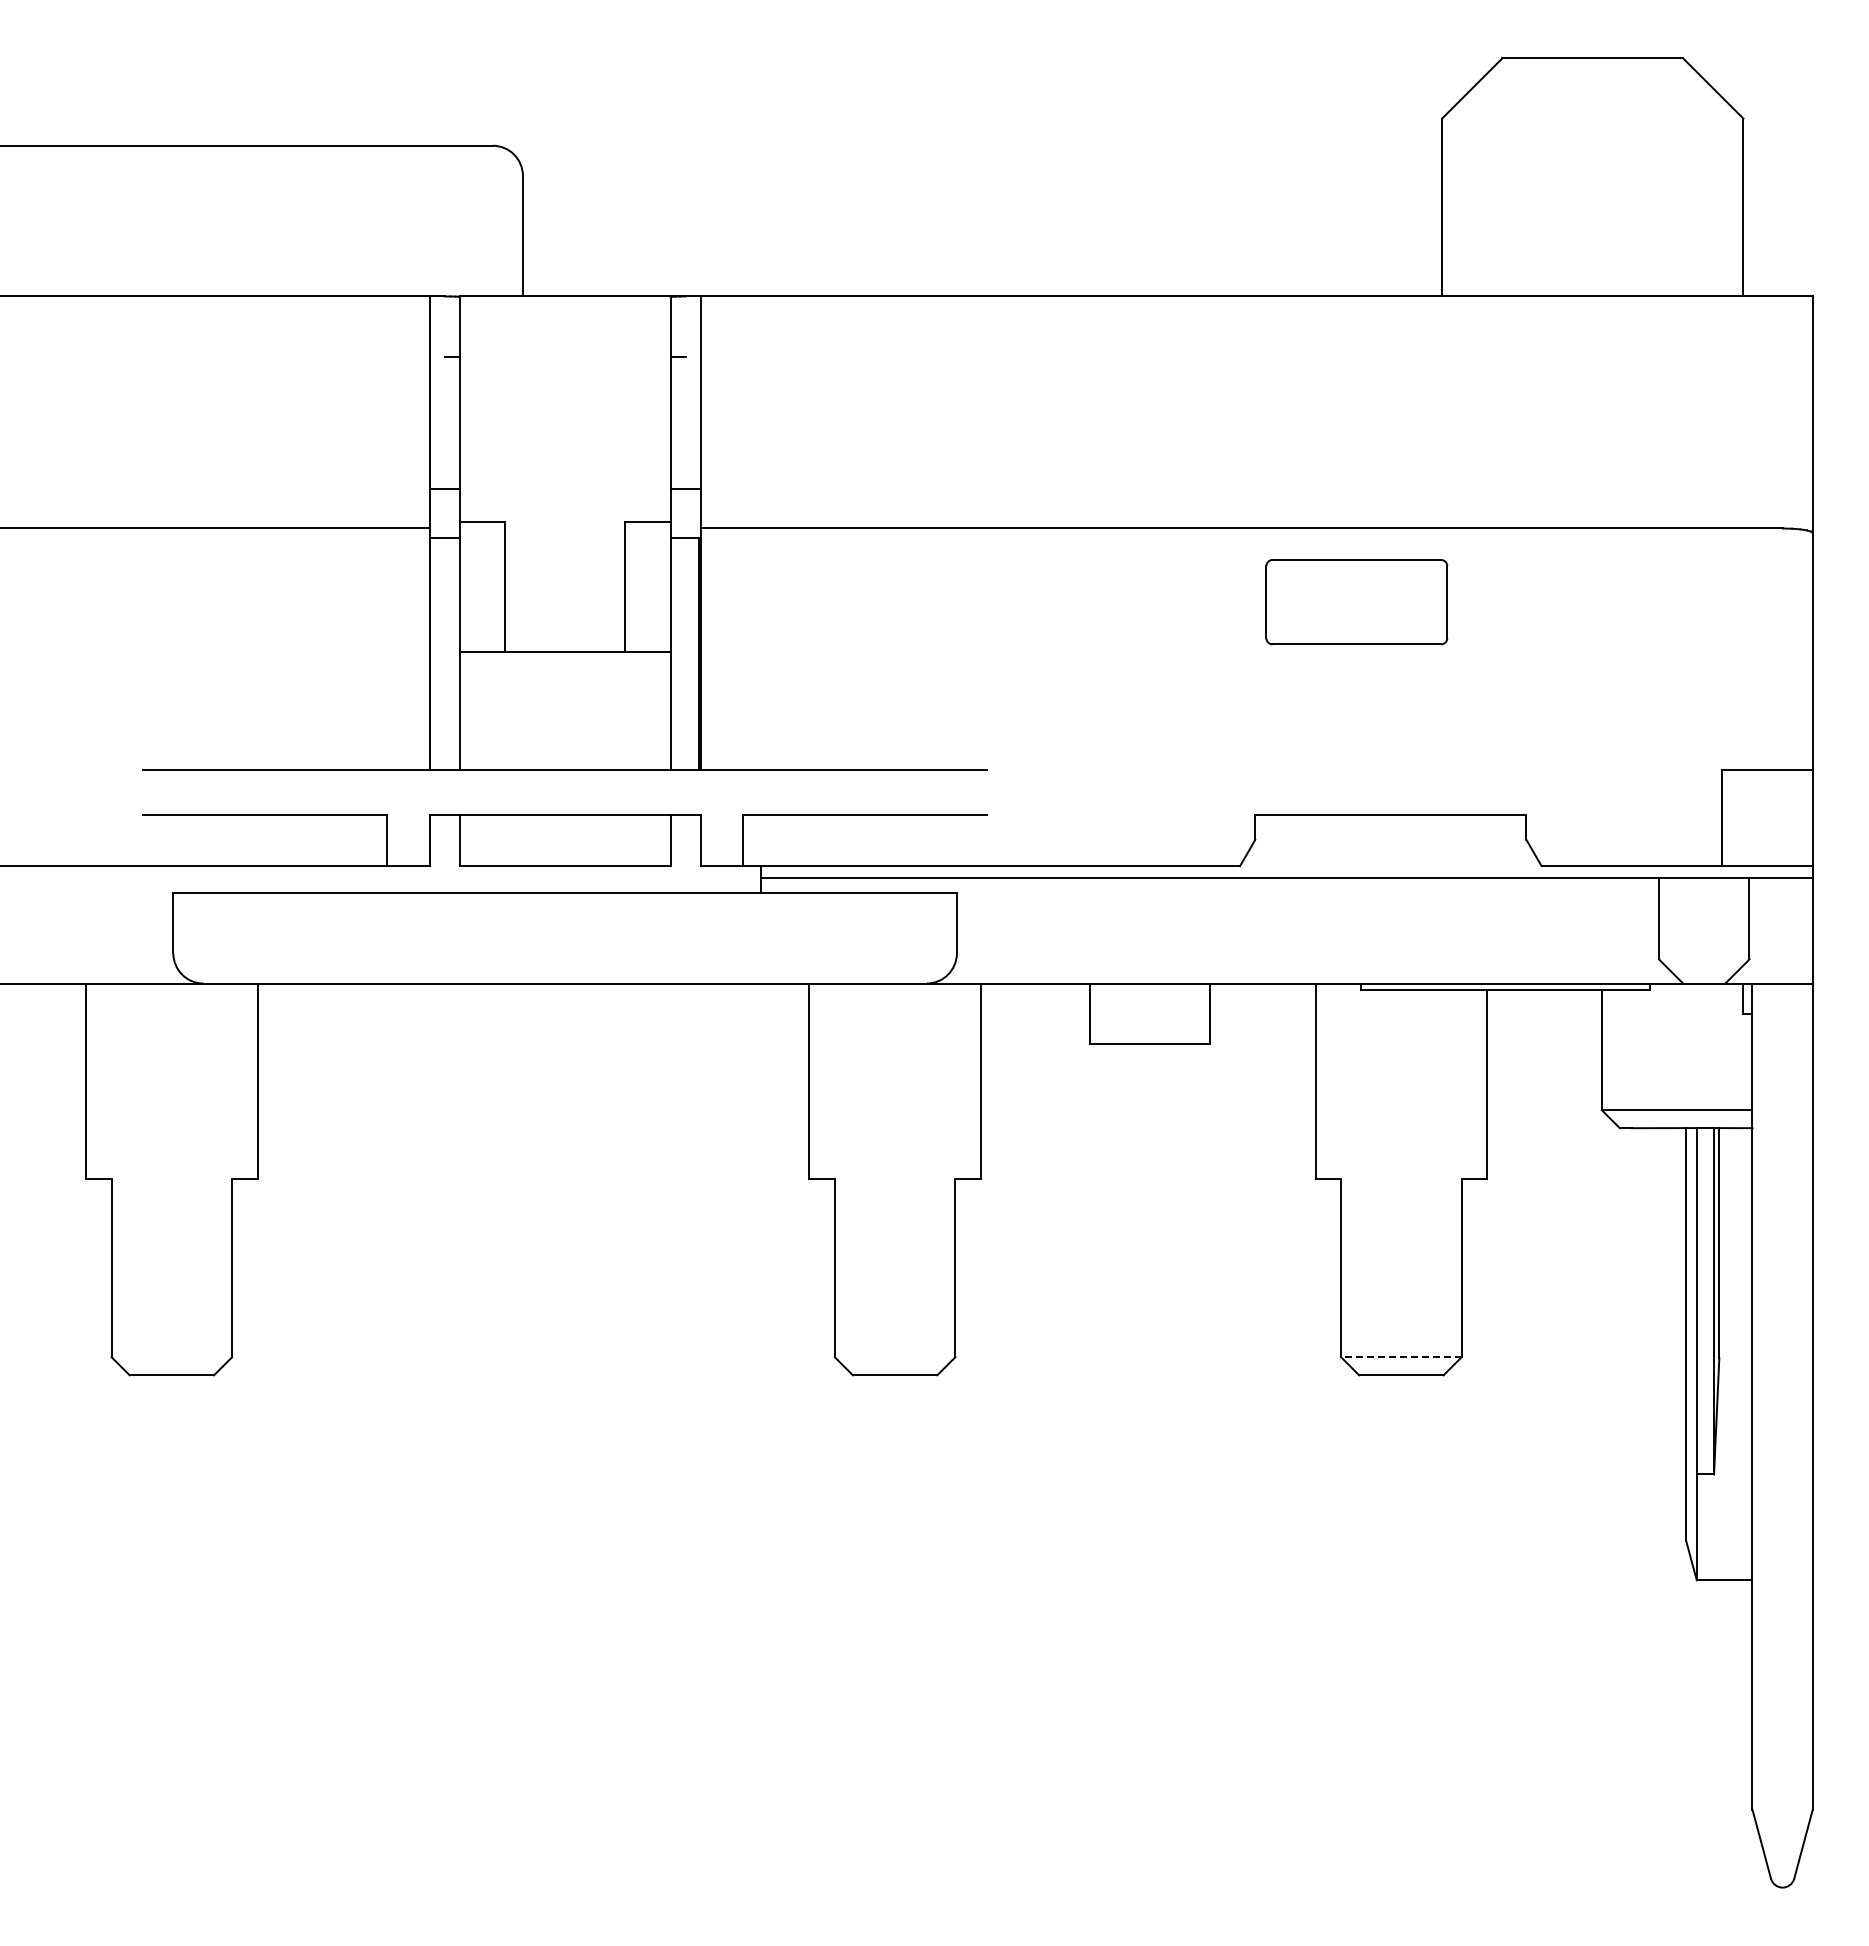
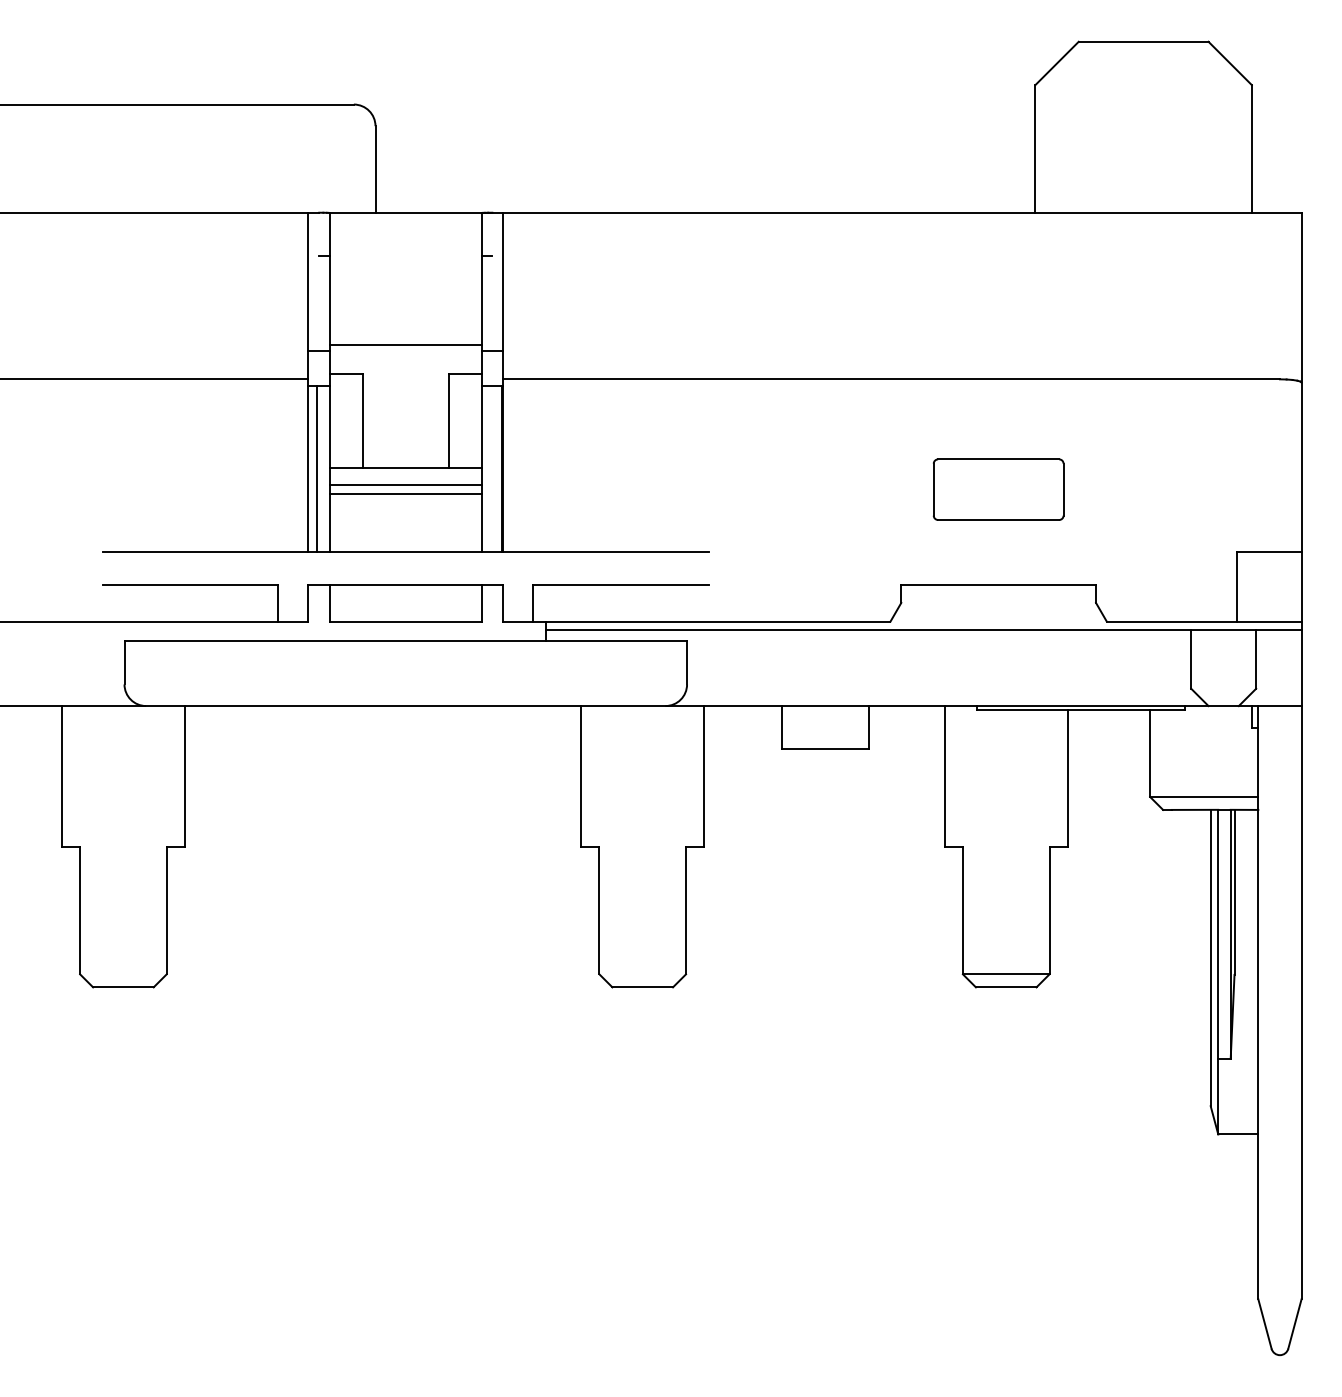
line: (564, 480) -> (405, 344), added
part: (1356, 602) -> (998, 489), moved
line: (441, 653) -> (317, 469), added
line: (564, 676) -> (405, 485), added
line: (564, 688) -> (405, 494), added
line: (1400, 1357) -> (1005, 974), dashed -> solid

